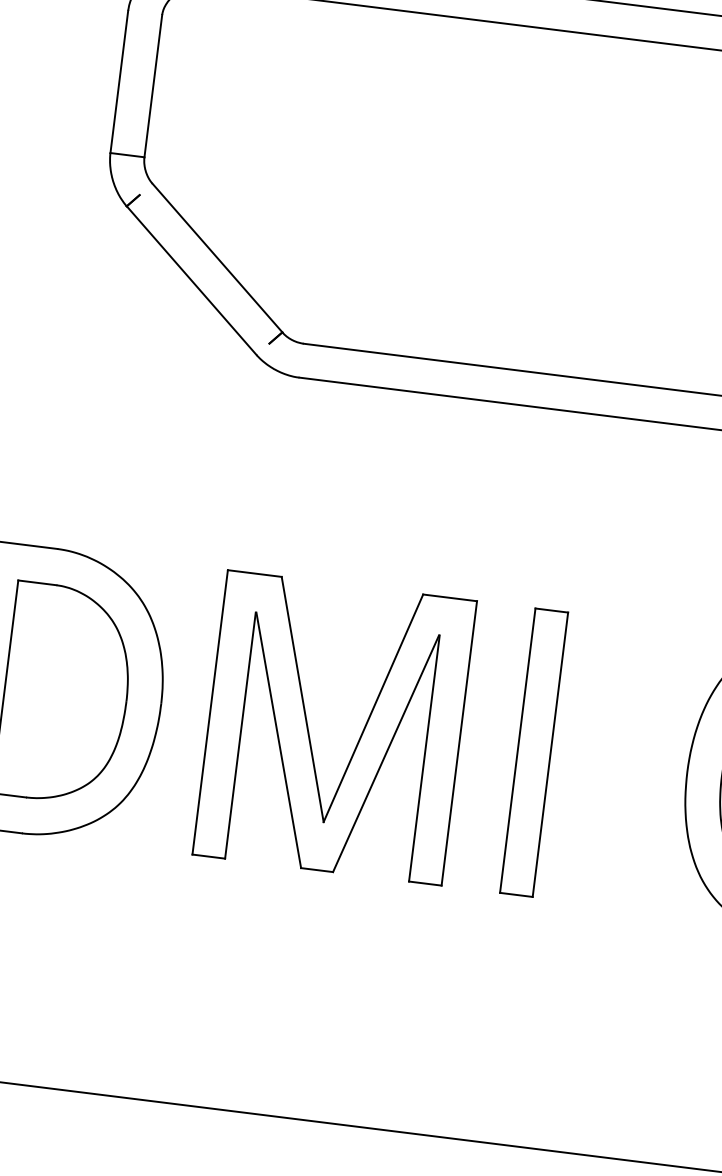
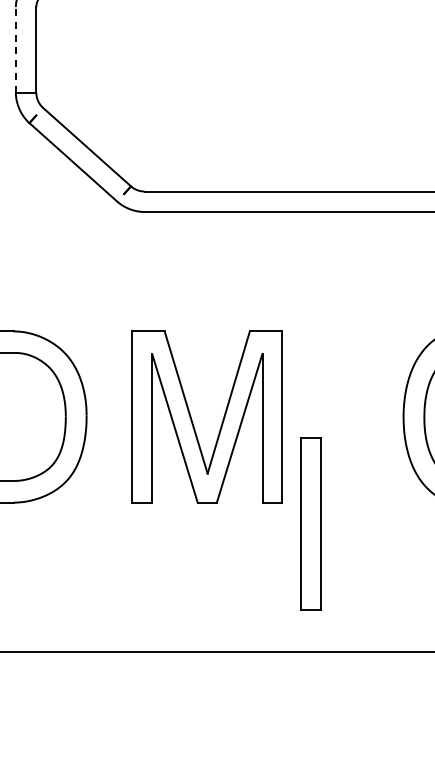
line: (118, 81) -> (15, 49), solid -> dashed
part: (309, 728) -> (192, 419), moved
part: (532, 751) -> (310, 523), moved

